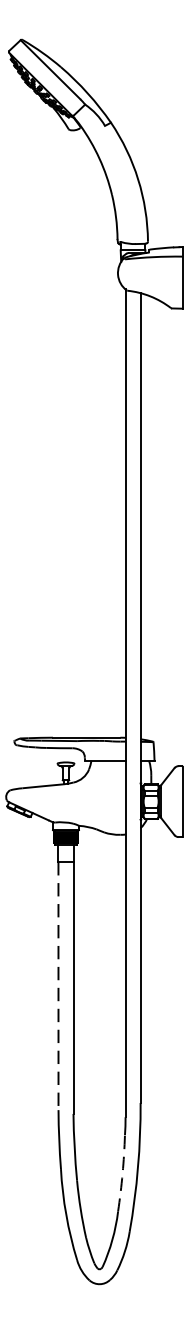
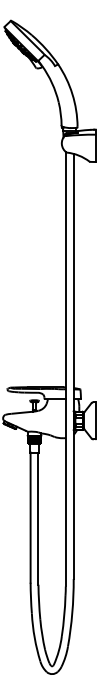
line: (58, 987) -> (30, 518), dashed -> solid
arc: (123, 1174) -> (64, 616), dashed -> solid

